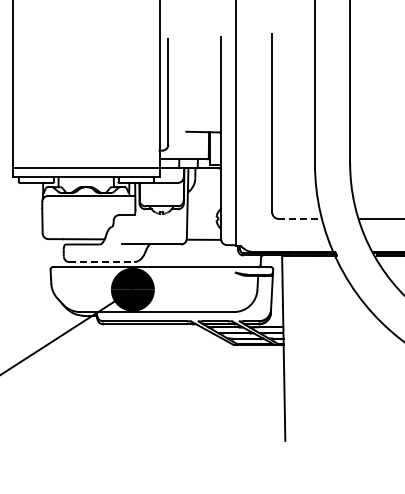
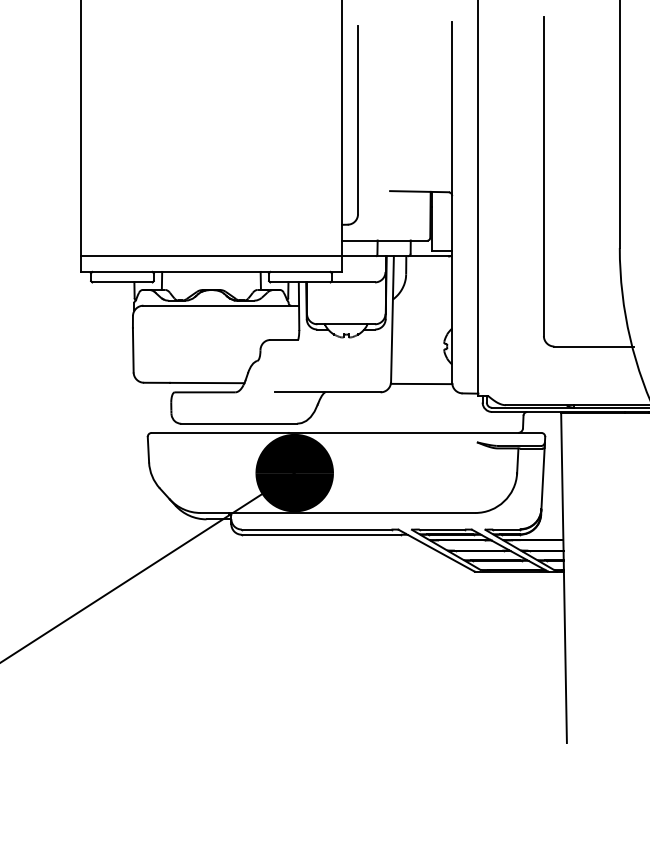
line: (301, 218) -> (595, 345), dashed -> solid
line: (102, 262) -> (240, 424), dashed -> solid

